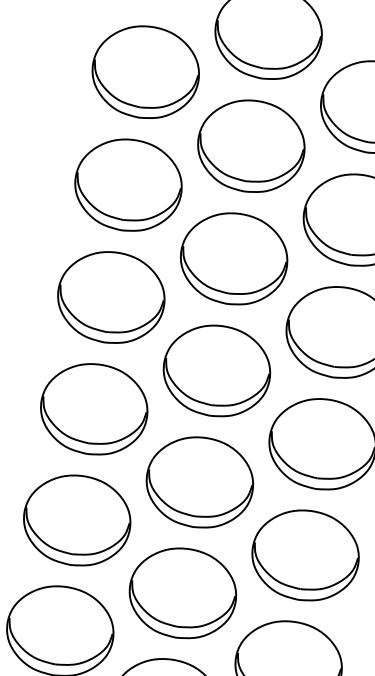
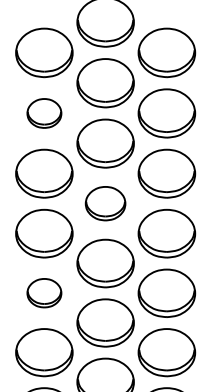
part: (128, 185) -> (44, 113), size x0.6
part: (216, 370) -> (105, 203), size x0.7
part: (77, 519) -> (44, 292), size x0.6

